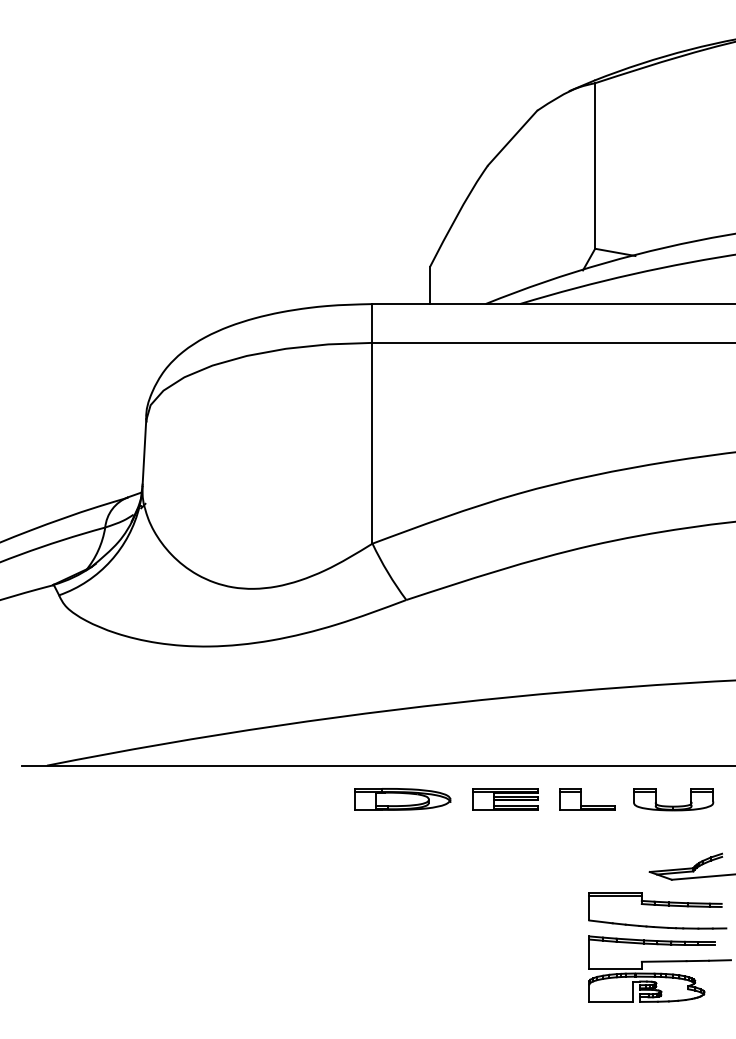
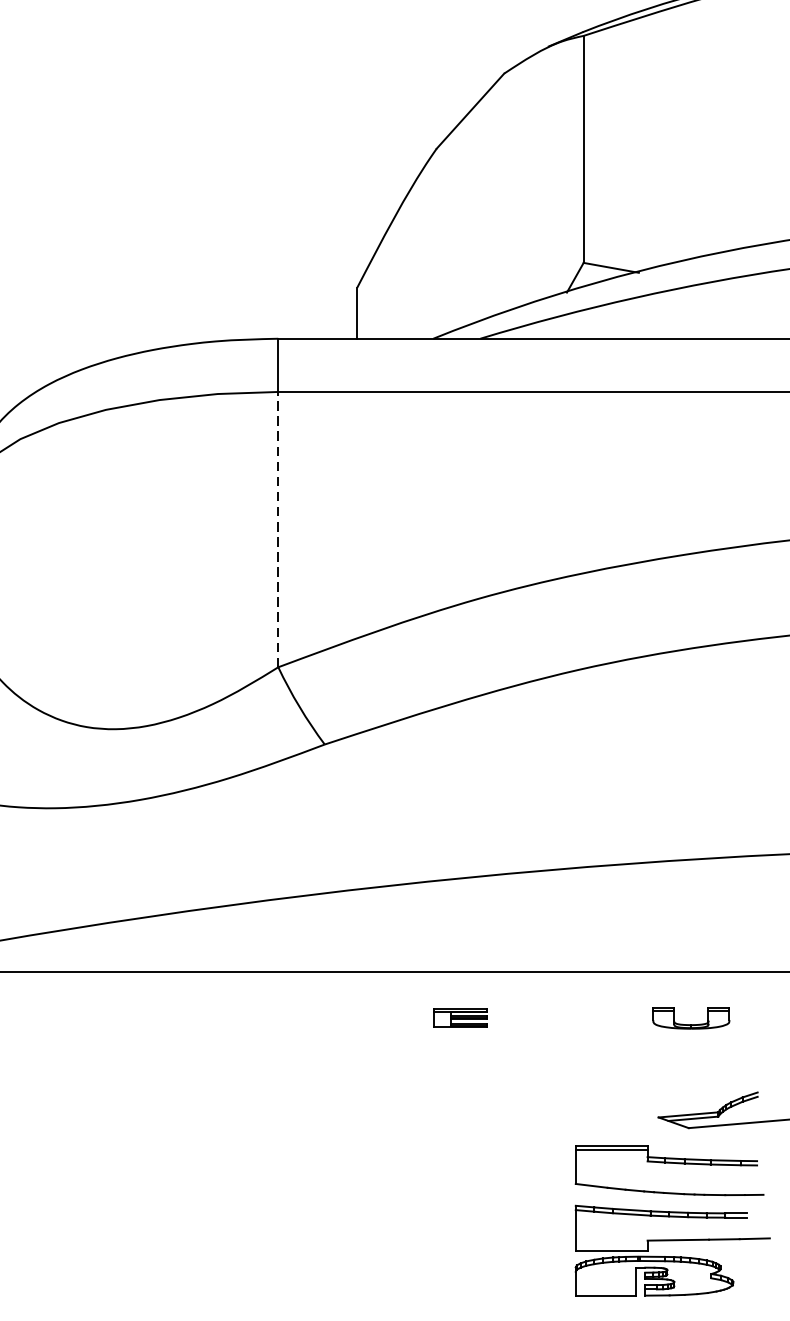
line: (372, 442) -> (278, 528), solid -> dashed
part: (402, 799) -> (319, 1018), removed
part: (505, 799) -> (460, 1018), size x0.6
part: (587, 799) -> (573, 1018), removed
part: (673, 799) -> (691, 1018), size x0.7

